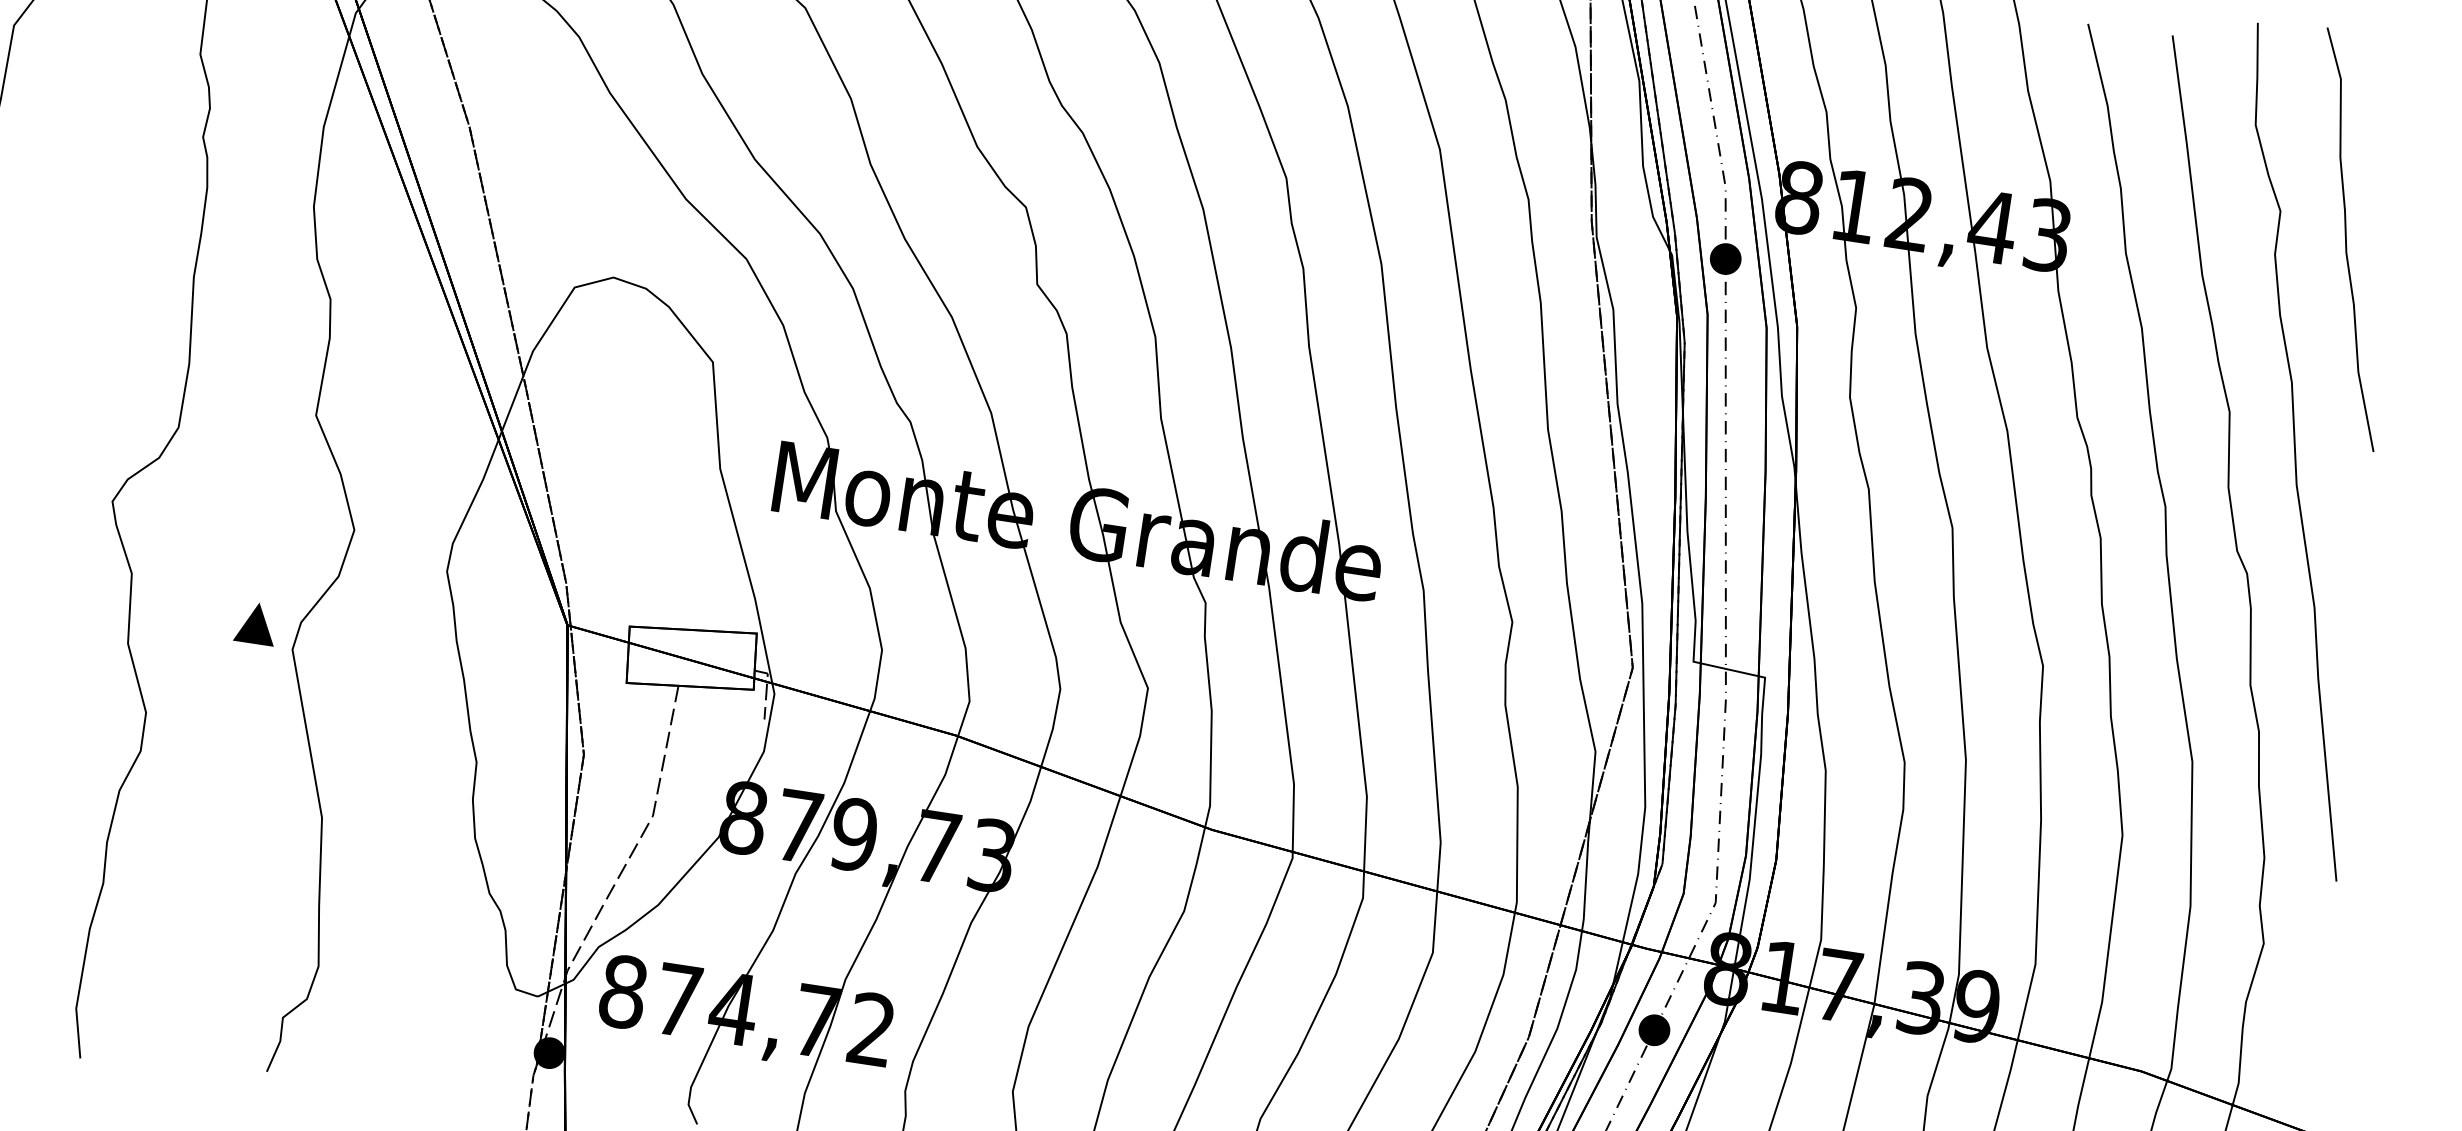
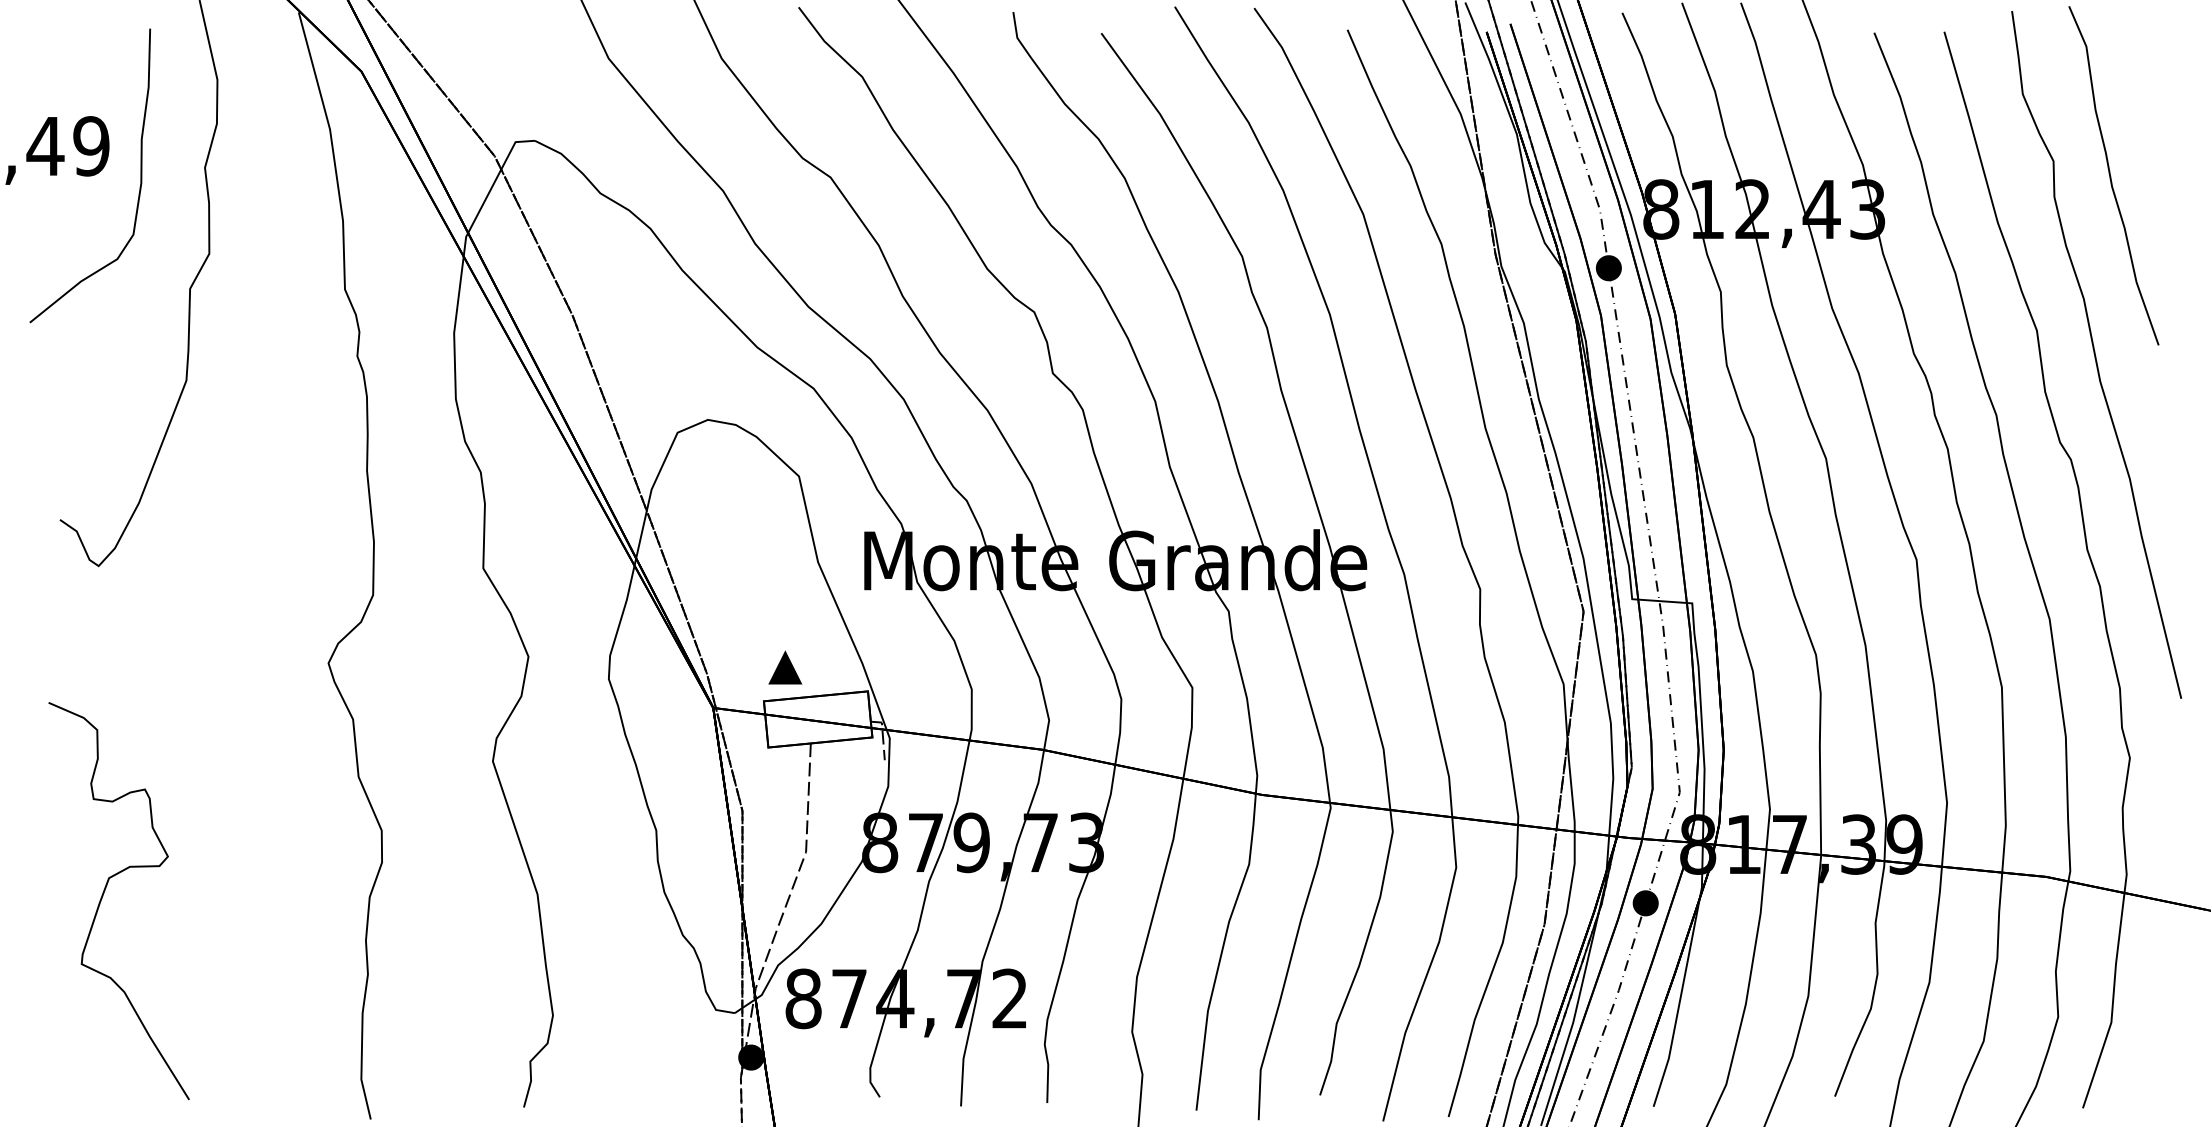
part: (256, 623) -> (785, 667), moved

